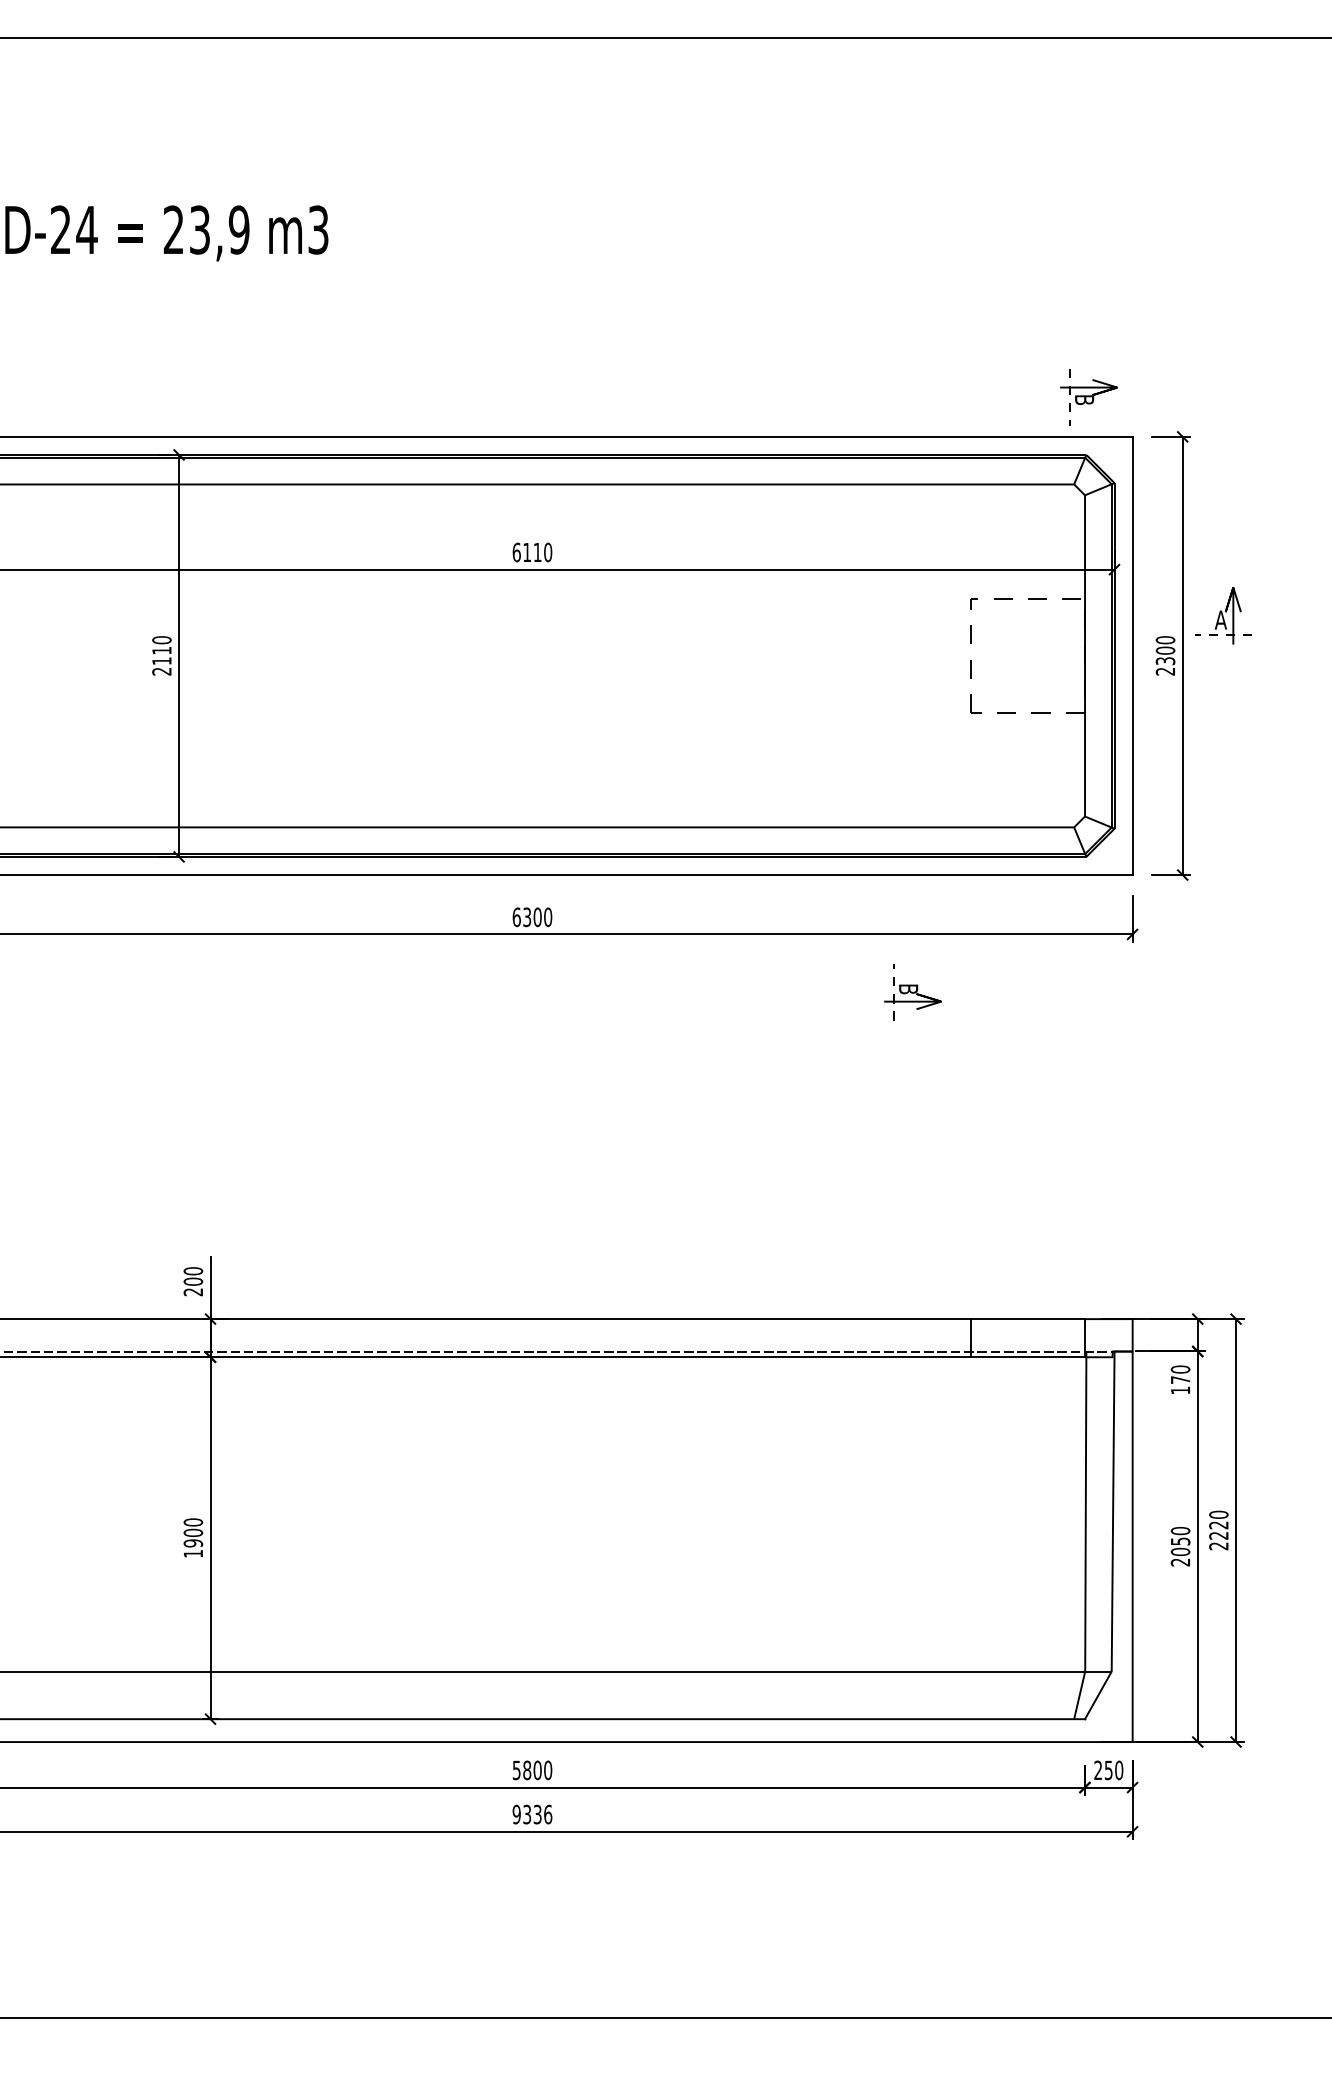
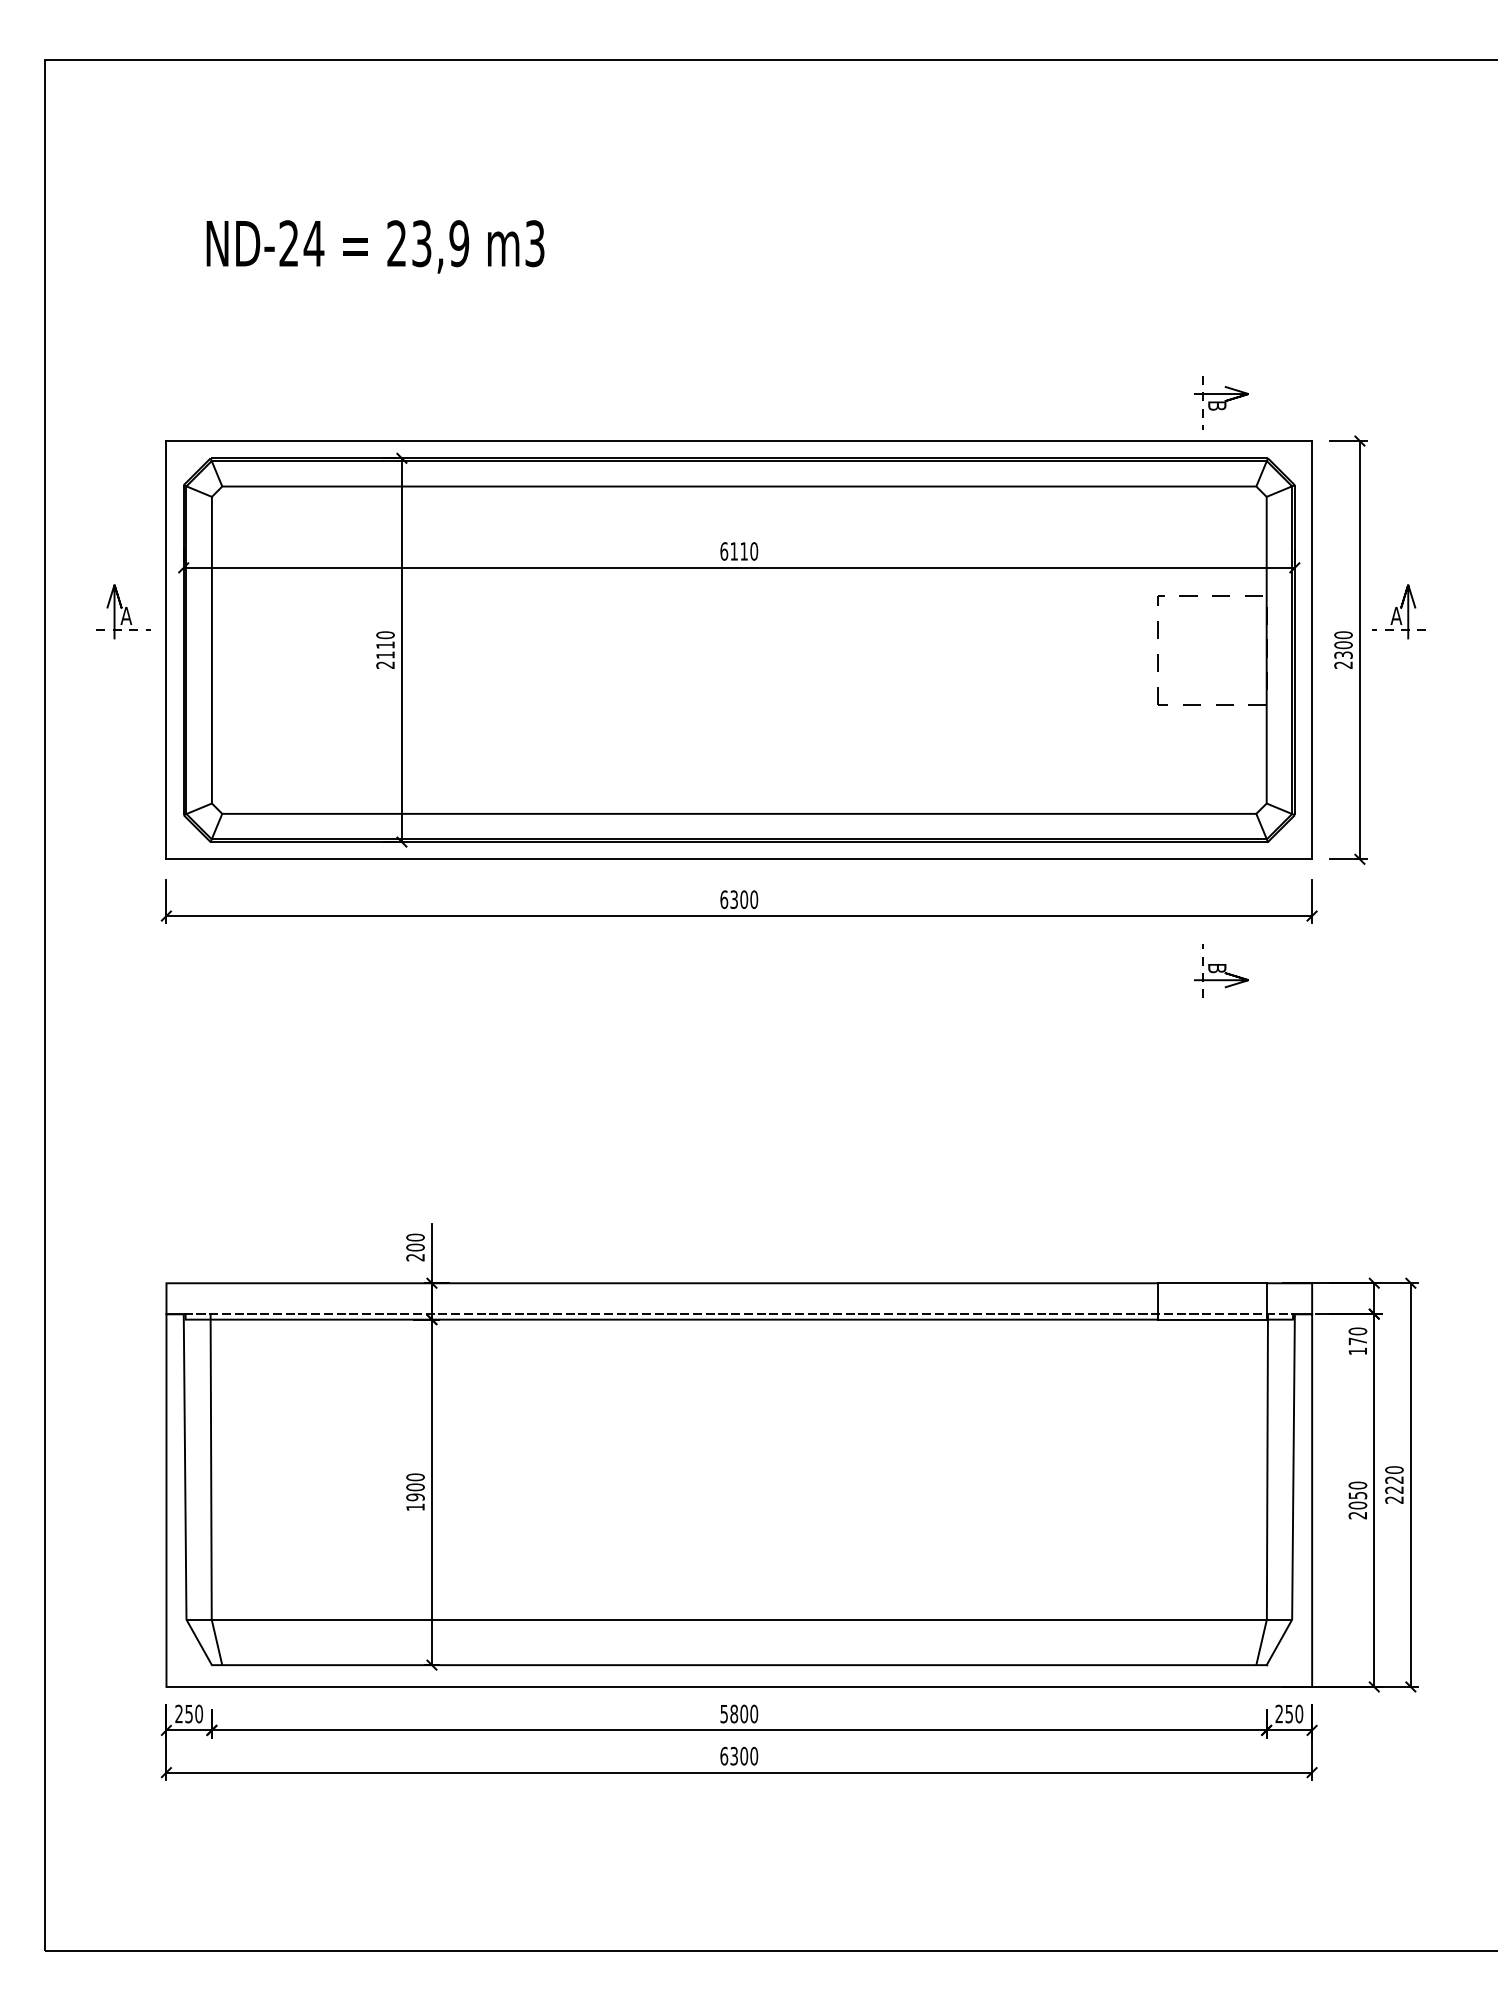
part: (1089, 396) -> (1221, 402), moved
part: (913, 991) -> (1221, 970), moved
text: (532, 1813) -> (739, 1755), 9336 -> 6300

